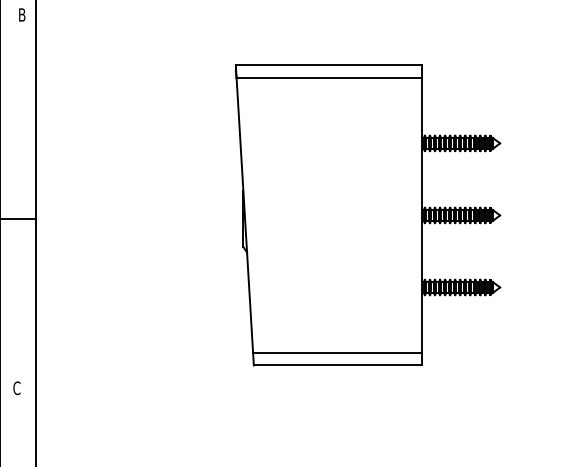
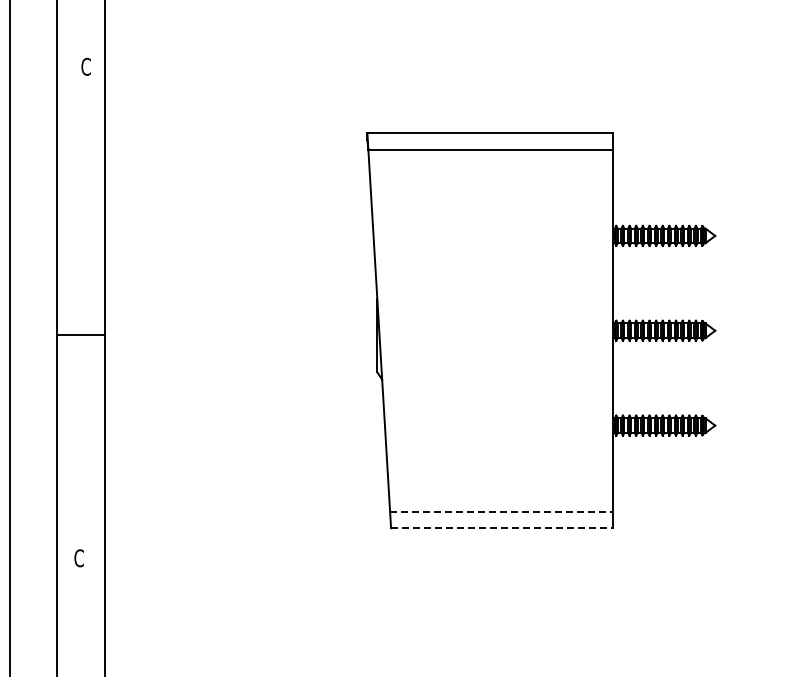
text: (21, 14) -> (85, 66), B -> C
line: (338, 352) -> (502, 511), solid -> dashed
line: (338, 365) -> (502, 528), solid -> dashed

